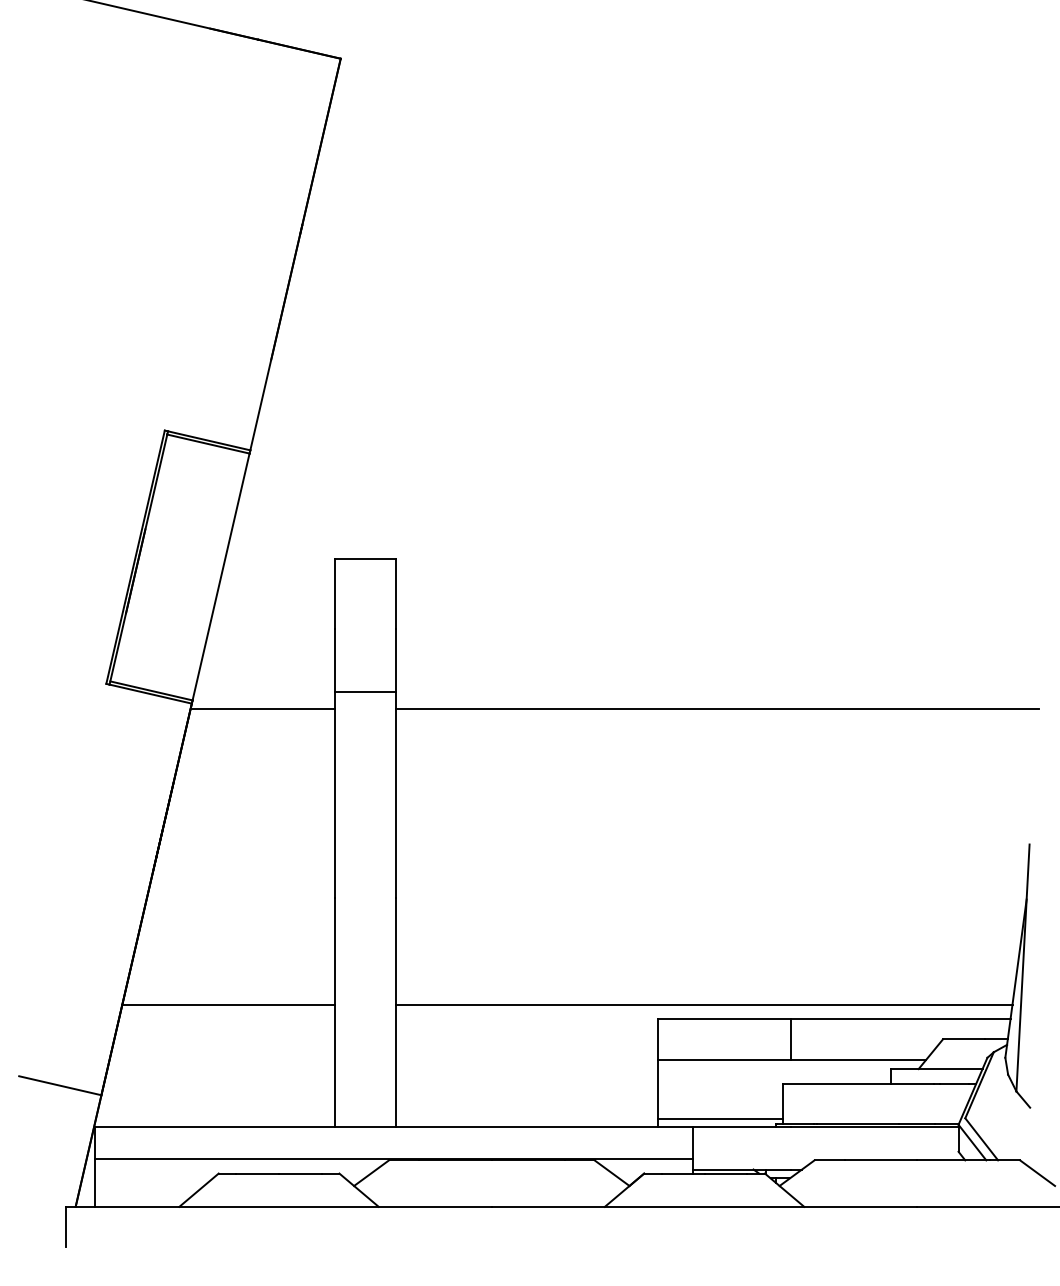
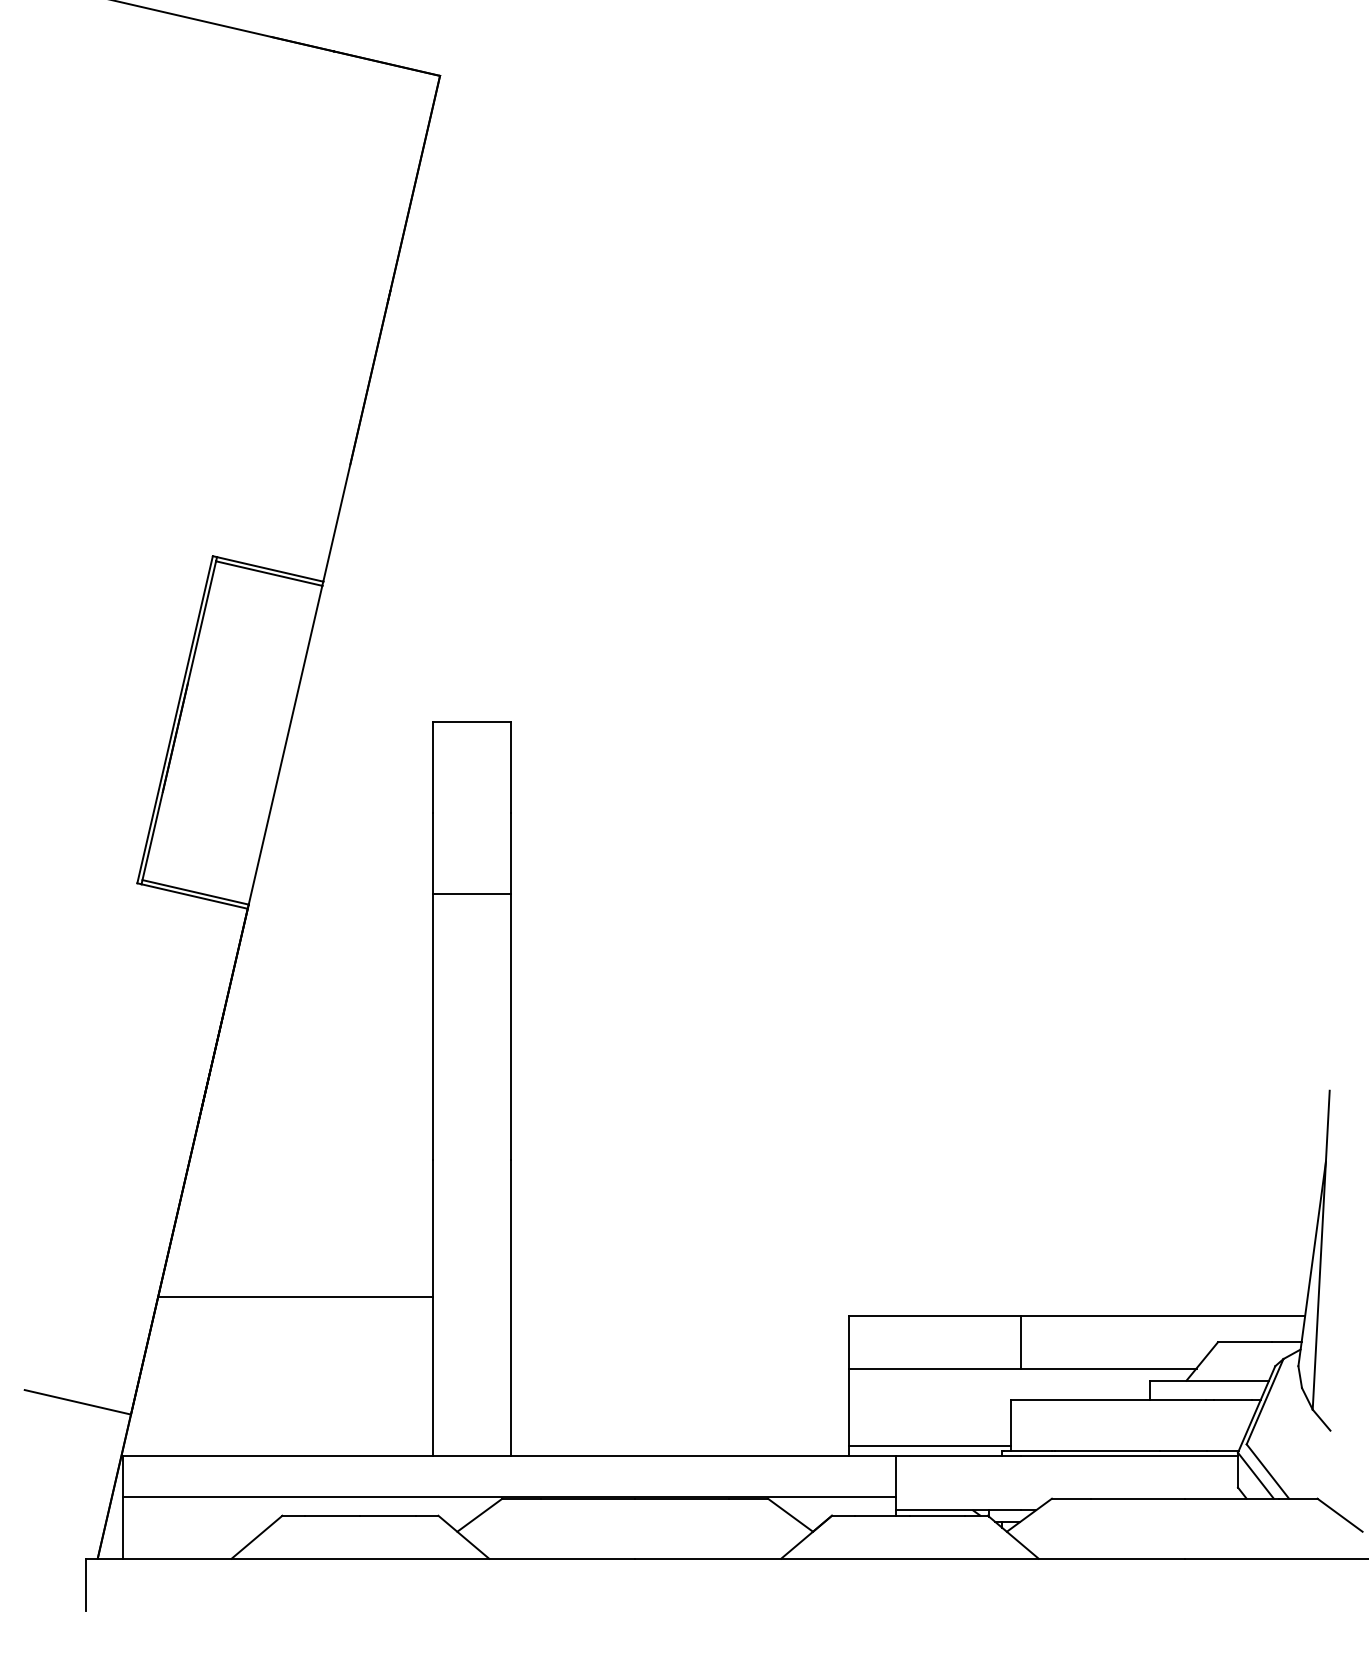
line: (262, 709) -> (339, 916), removed
line: (716, 709) -> (925, 916), removed
line: (703, 1004) -> (908, 1297), removed

